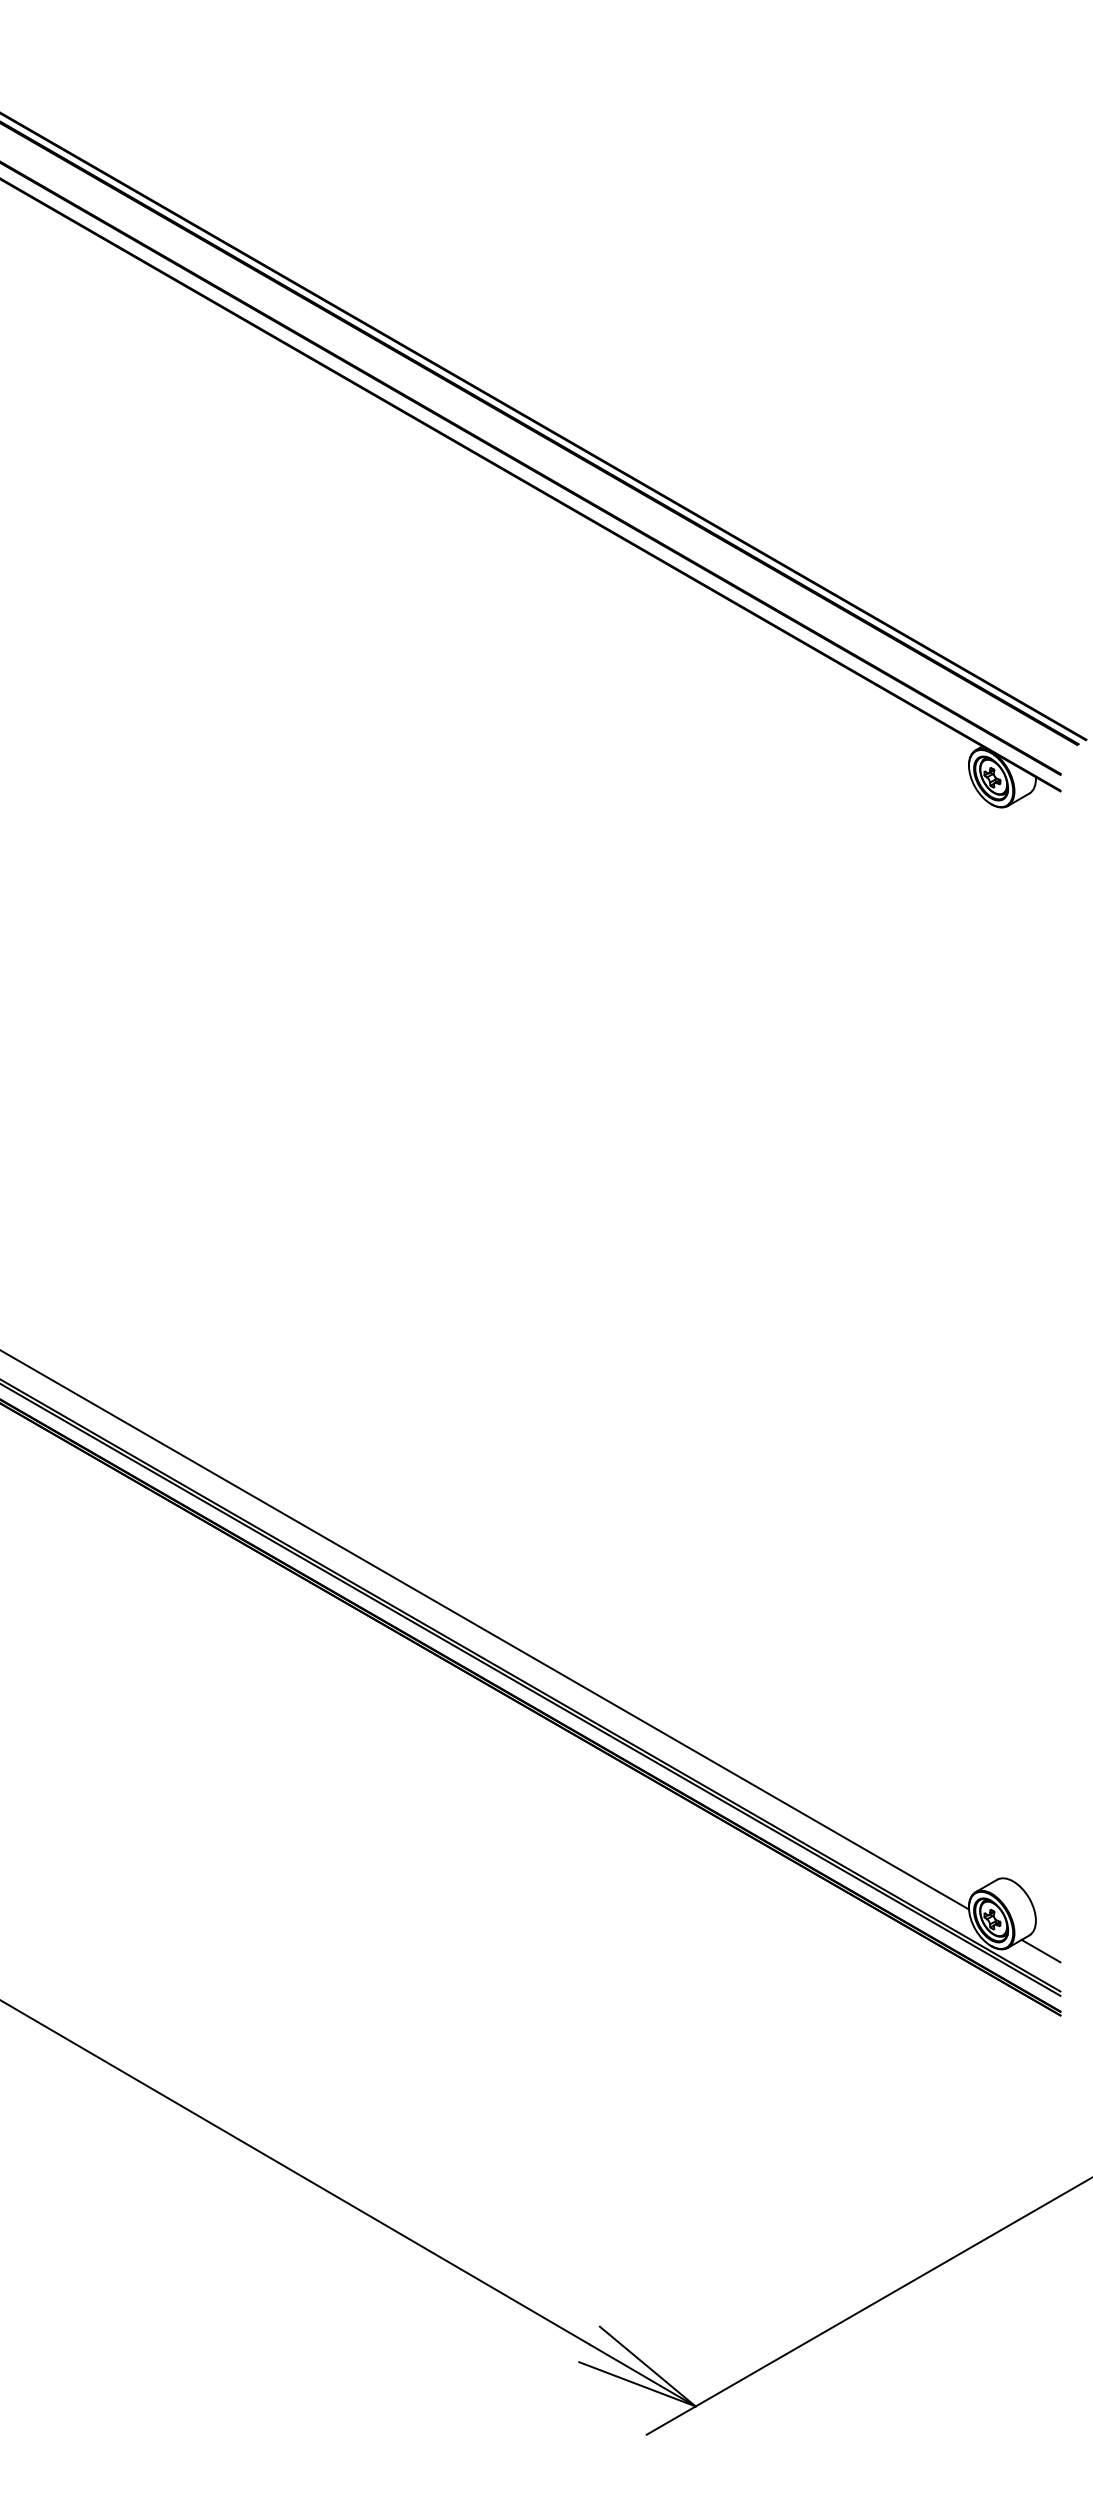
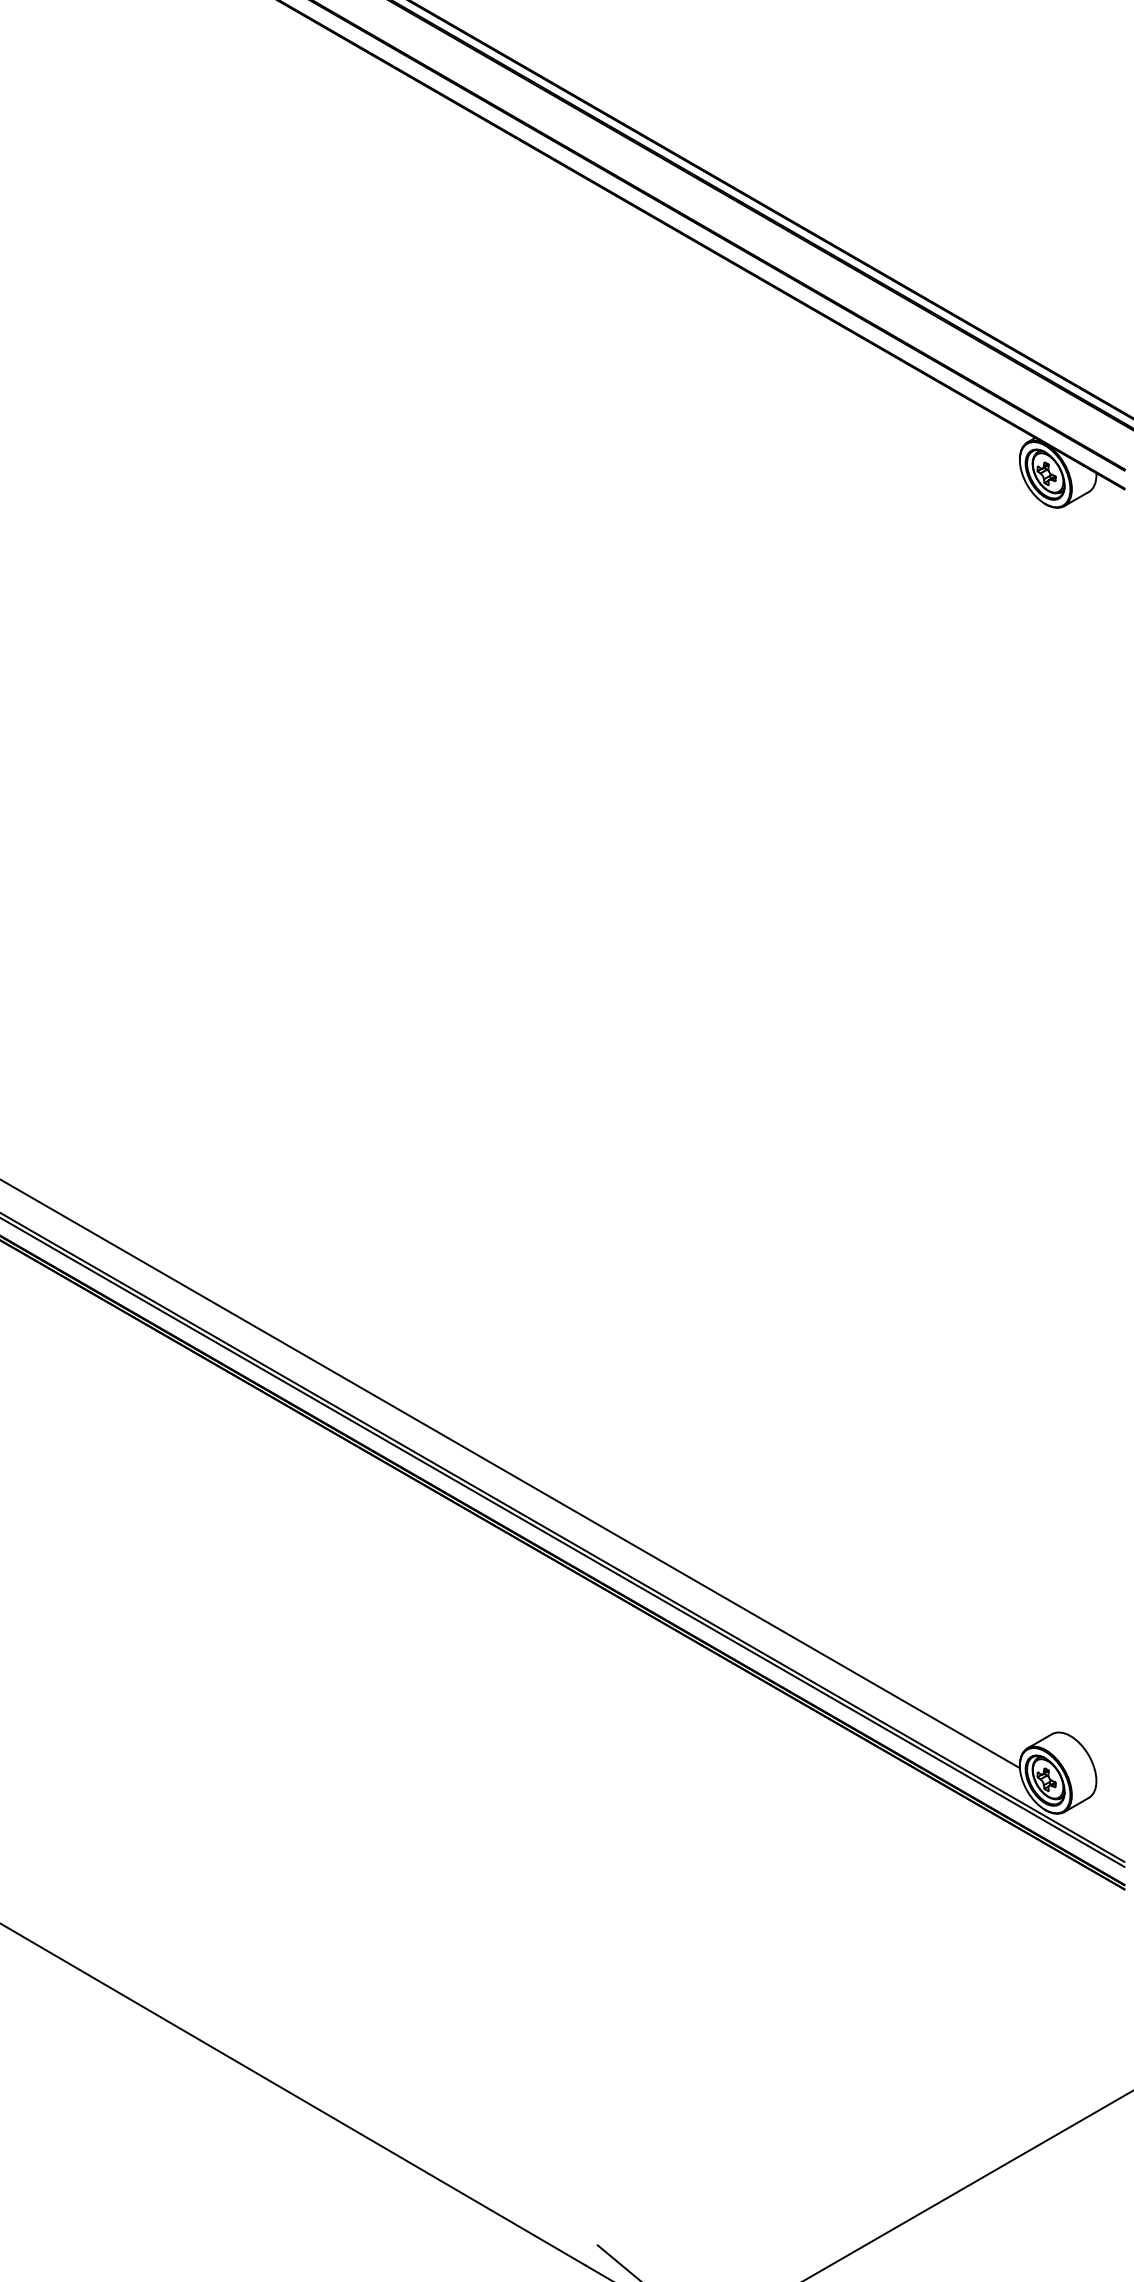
line: (1040, 1950) -> (1101, 1815), removed

